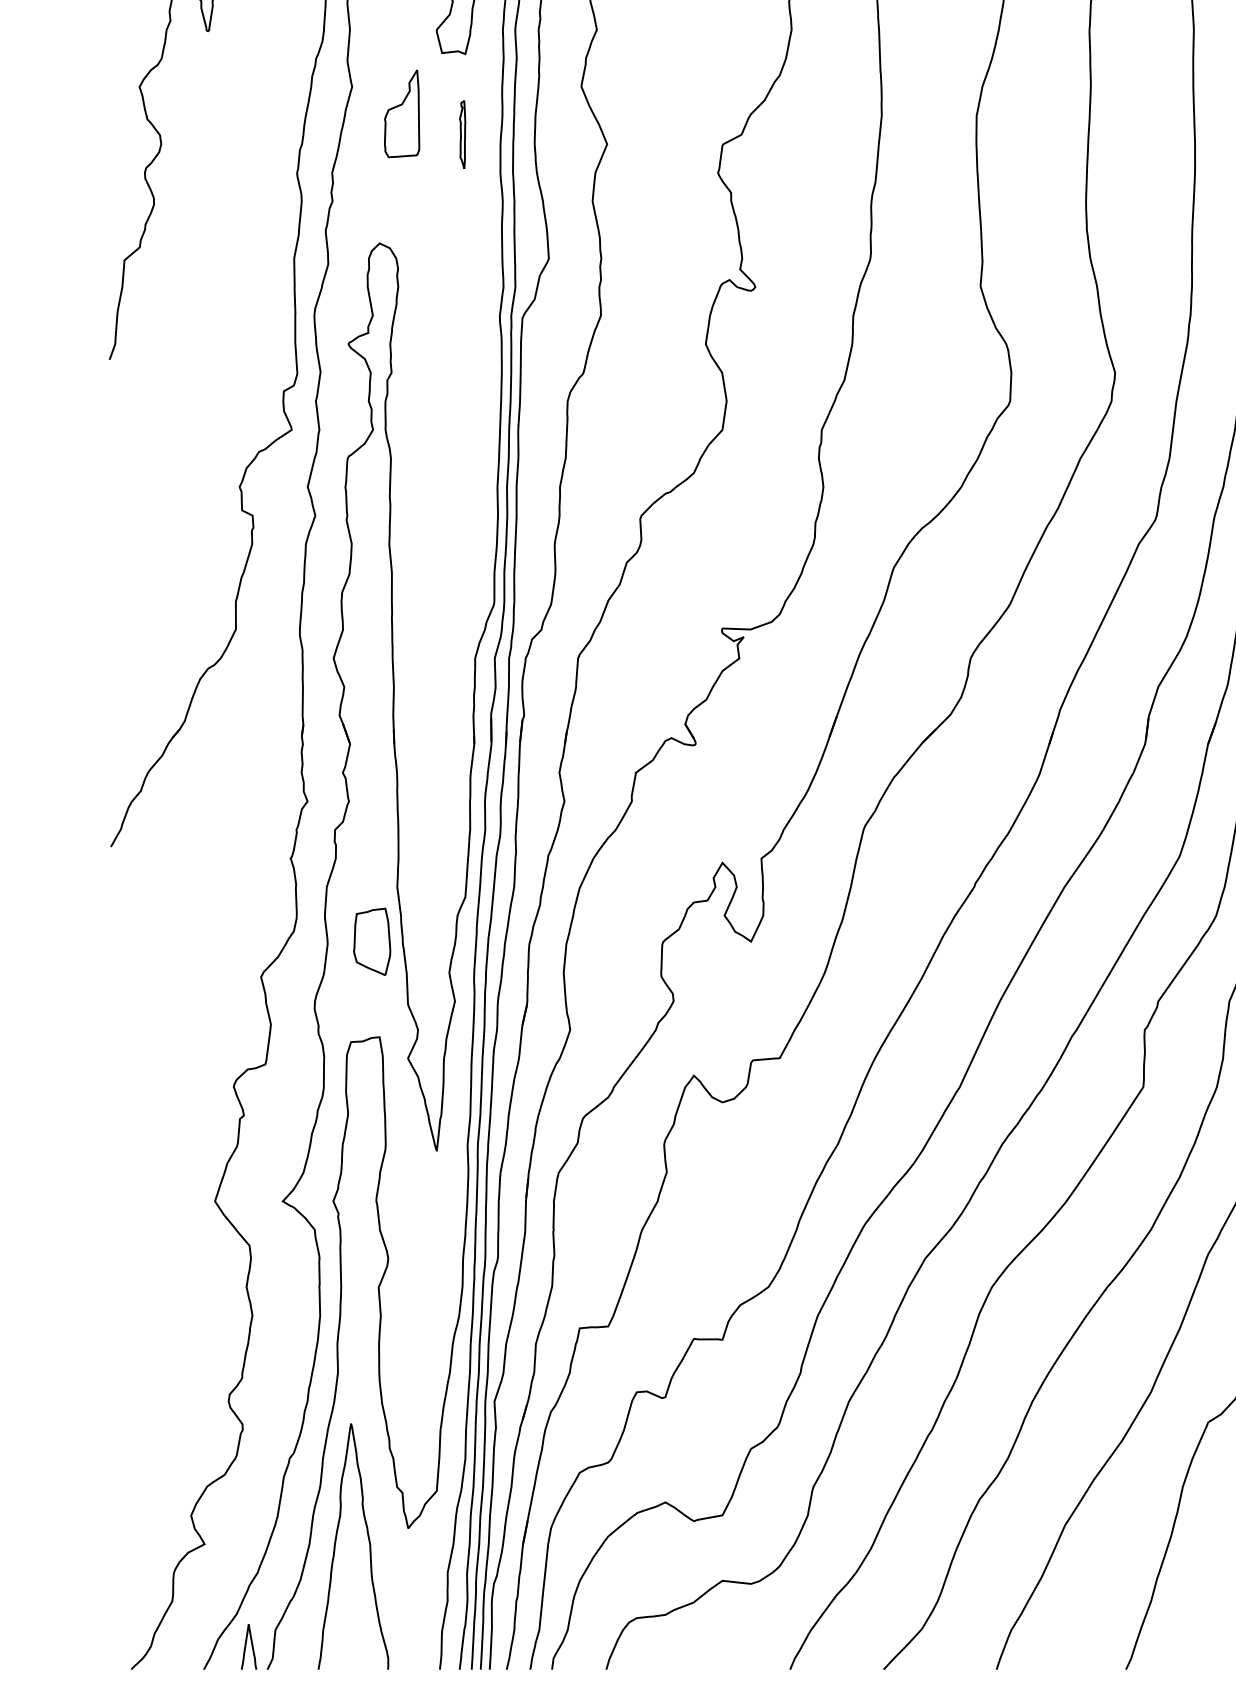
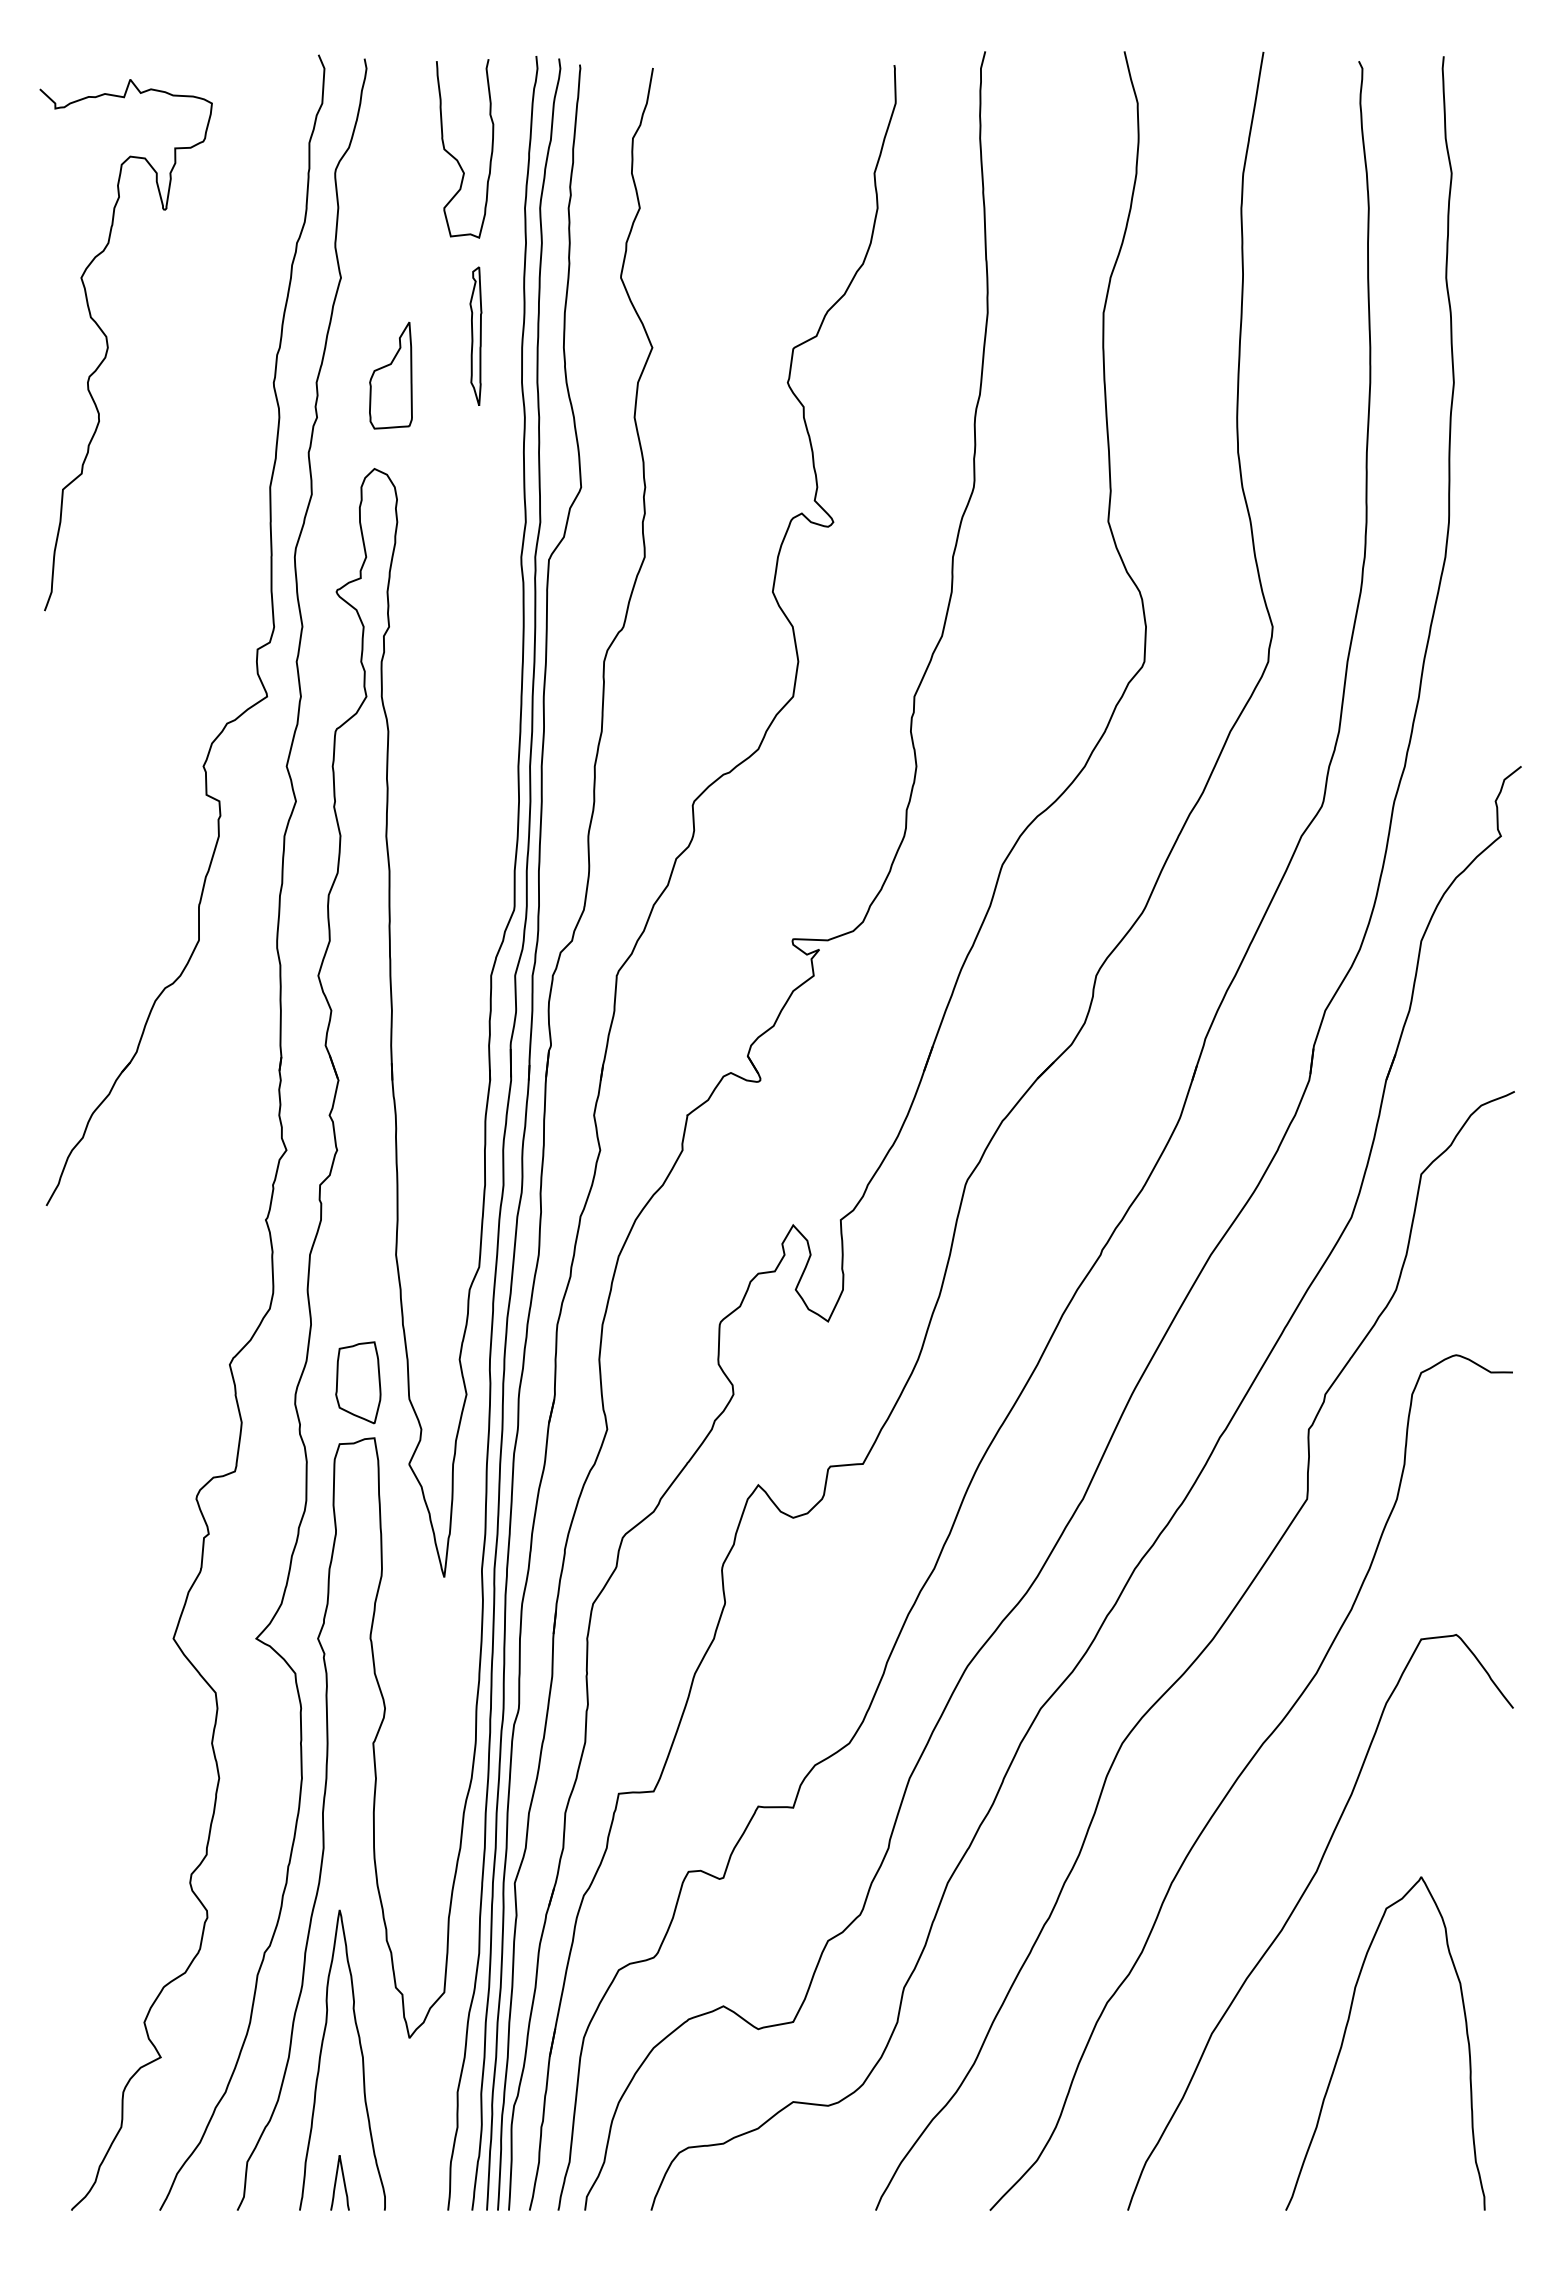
part: (401, 113) -> (390, 375), moved
part: (462, 134) -> (475, 335), size x1.67
part: (372, 941) -> (358, 1382), moved
curve: (246, 1646) -> (336, 2182), moved

